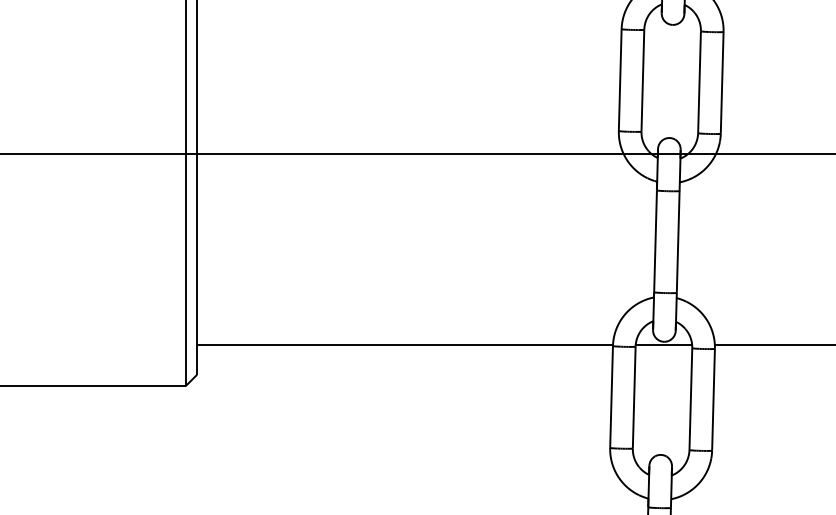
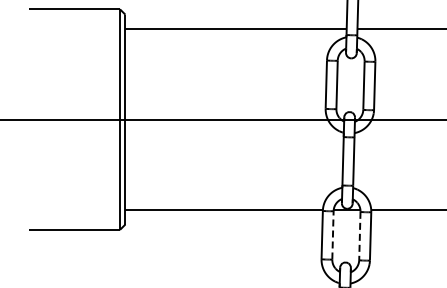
line: (633, 395) -> (332, 234), solid -> dashed
line: (690, 400) -> (359, 236), solid -> dashed

